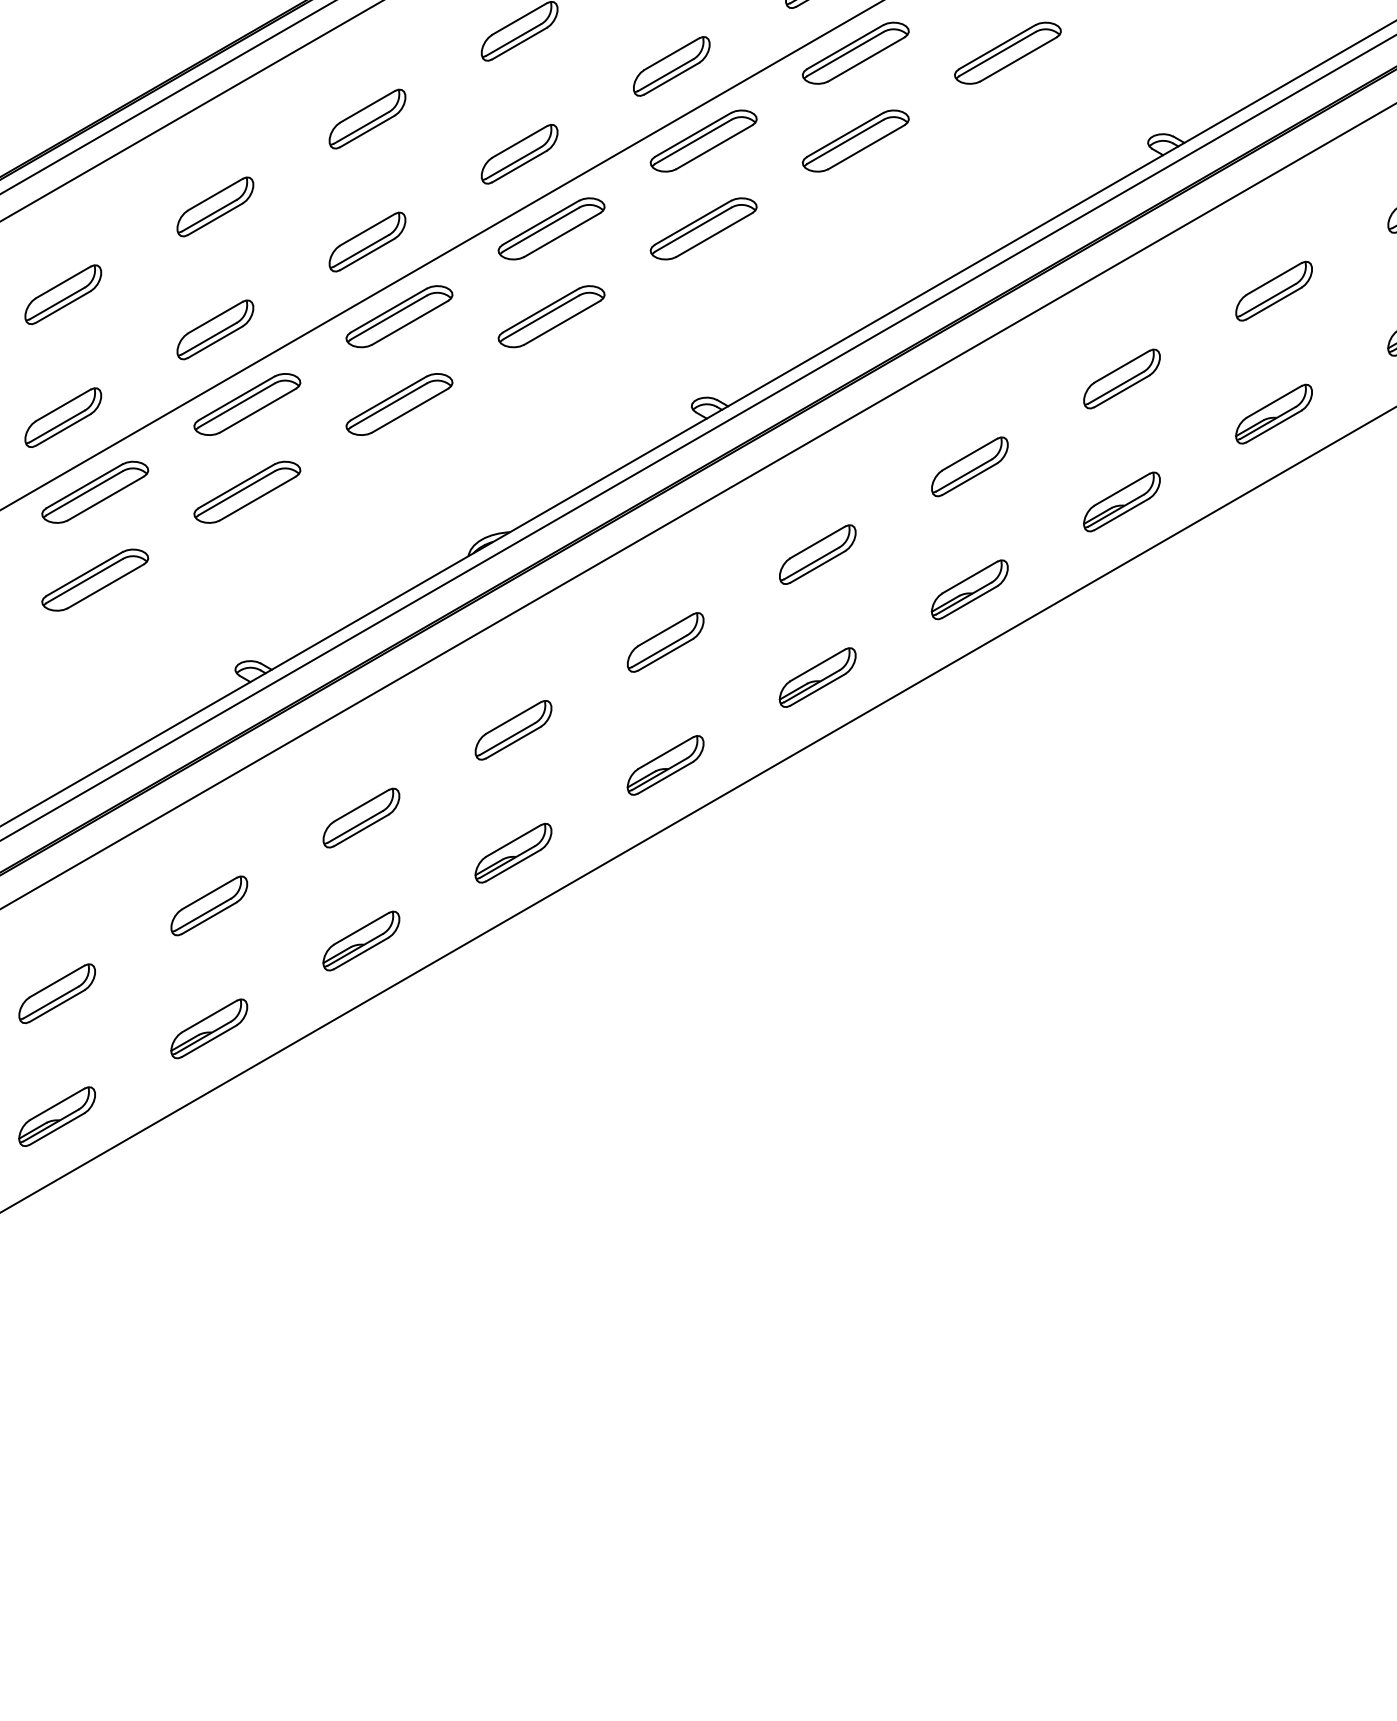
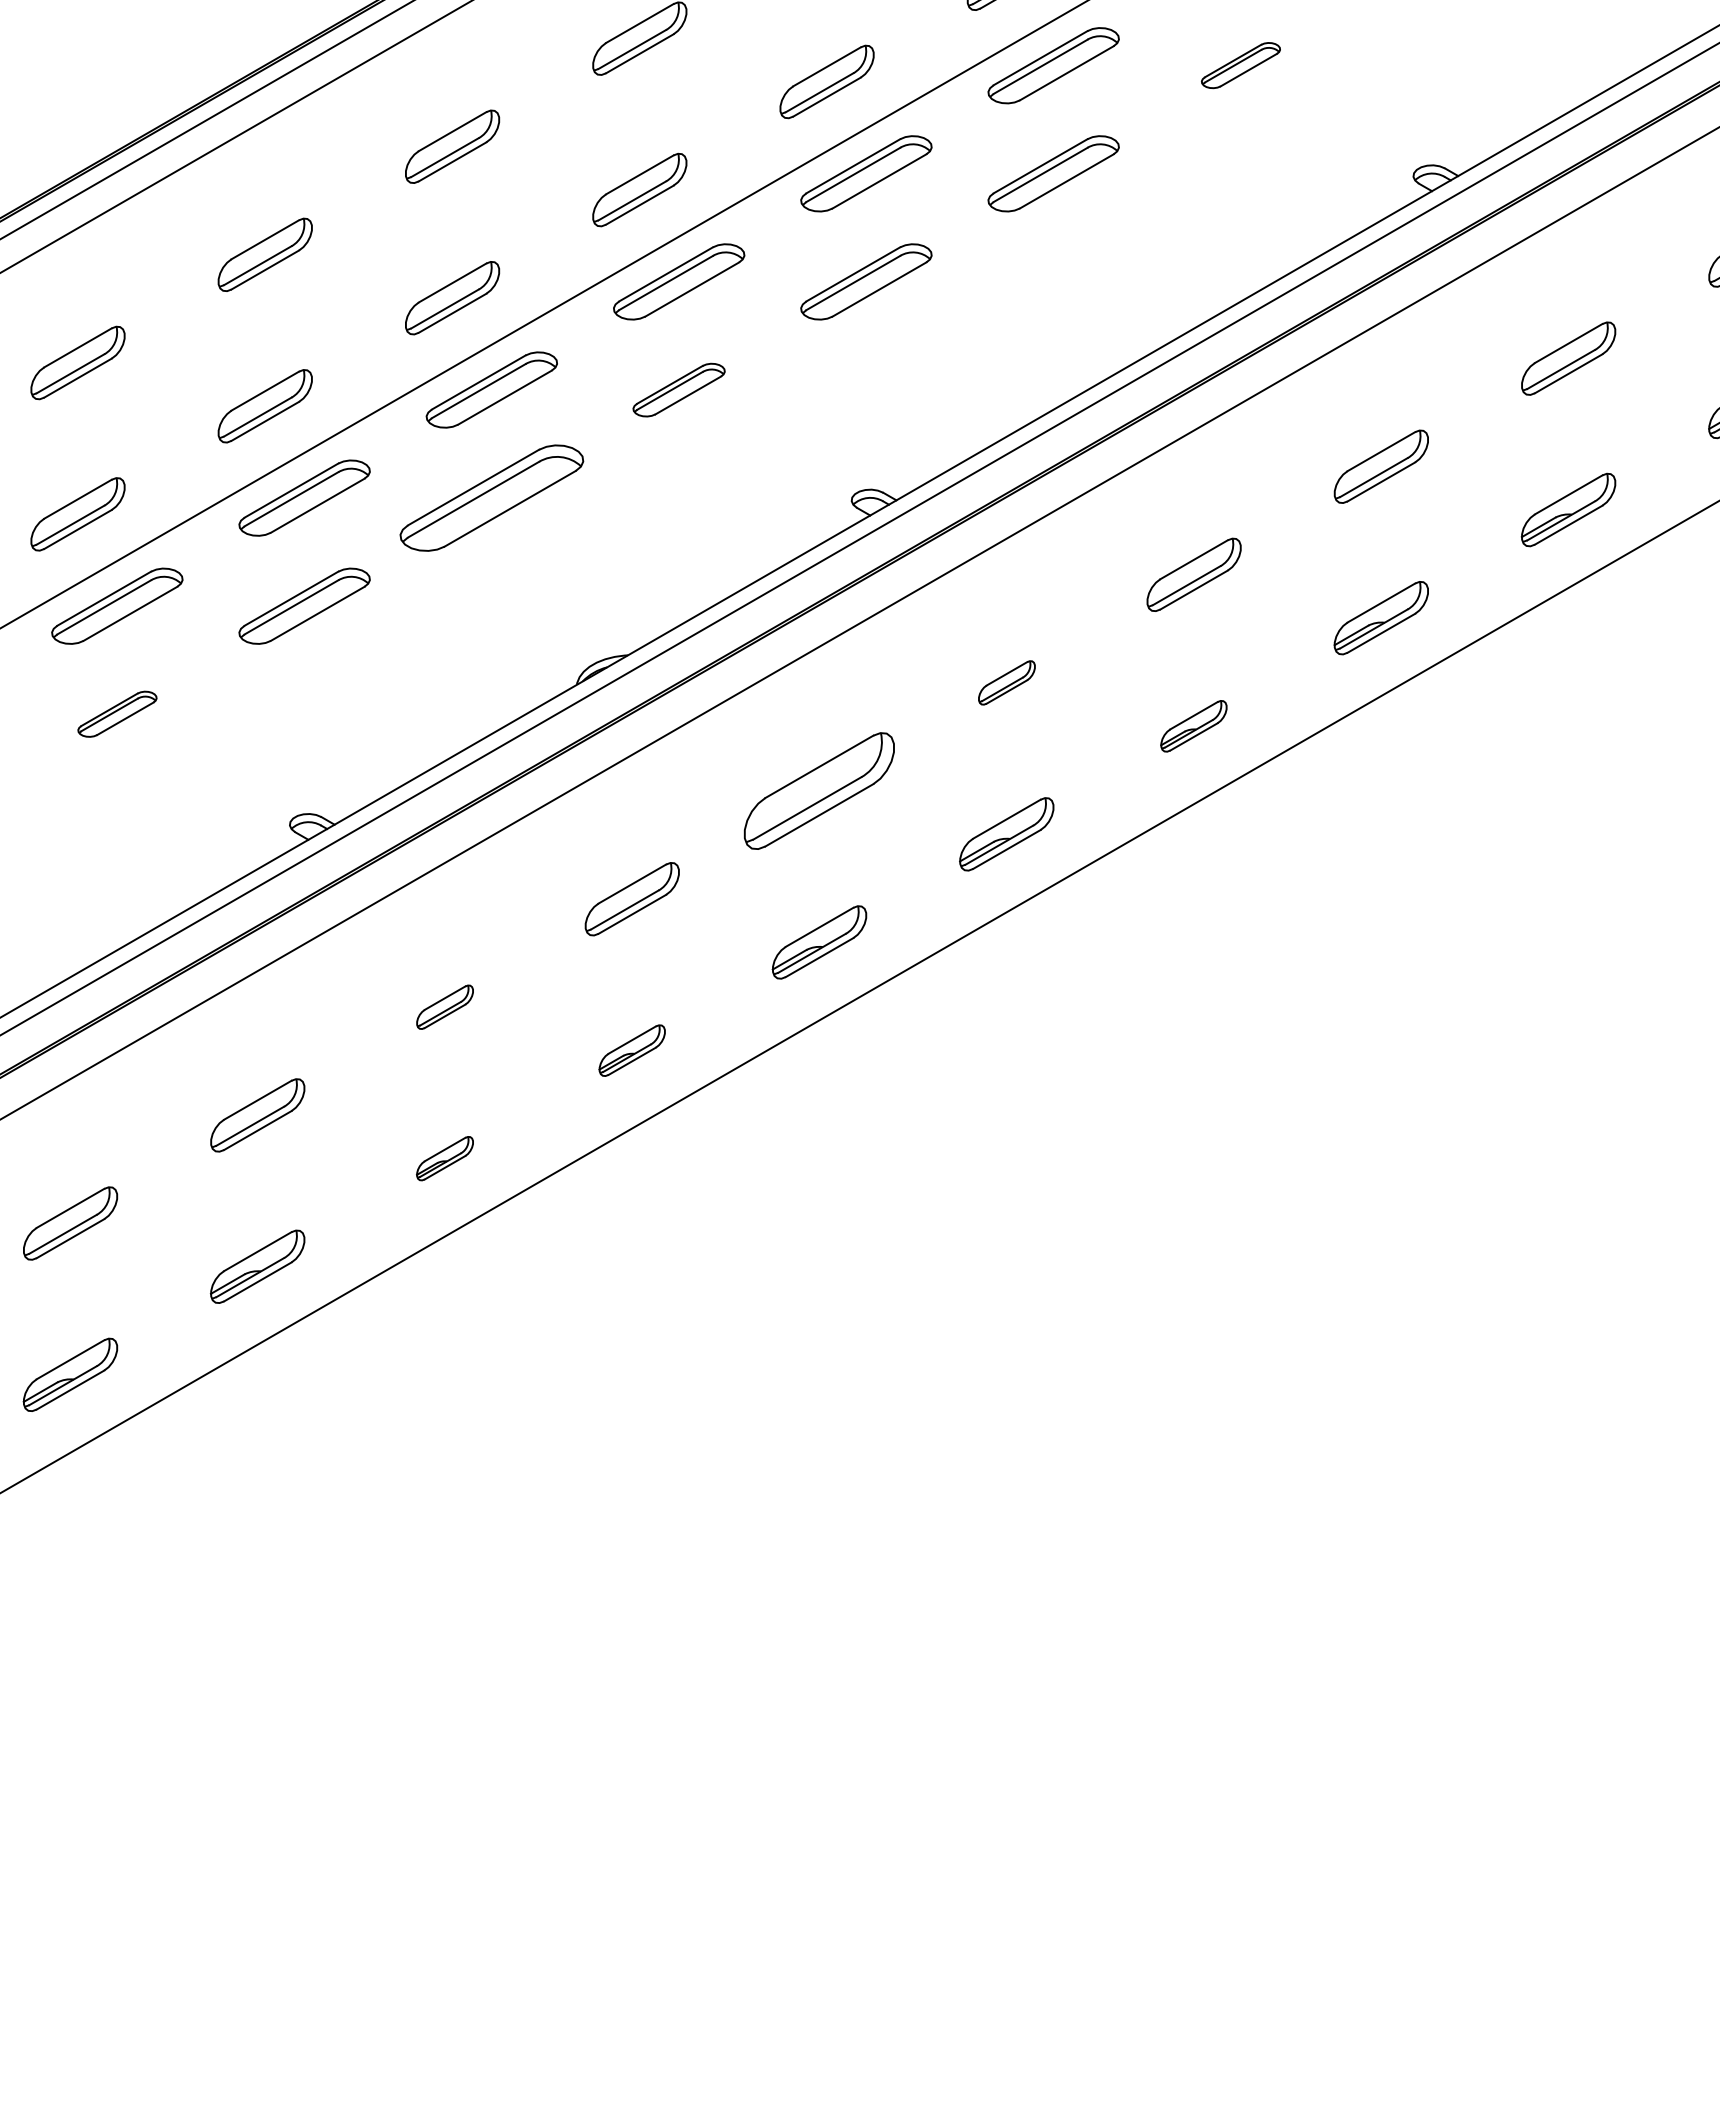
part: (1007, 52) -> (1240, 64), size x0.6
part: (551, 316) -> (679, 389), size x0.7
part: (399, 404) -> (491, 498), size x1.4
part: (817, 554) -> (1006, 682), size x0.6
part: (95, 579) -> (117, 713), size x0.6
part: (969, 589) -> (1193, 725), size x0.7
part: (665, 642) -> (819, 791), size x1.6
part: (361, 817) -> (445, 1006), size x0.6
part: (513, 853) -> (632, 1050), size x0.7
part: (361, 940) -> (445, 1157), size x0.6

